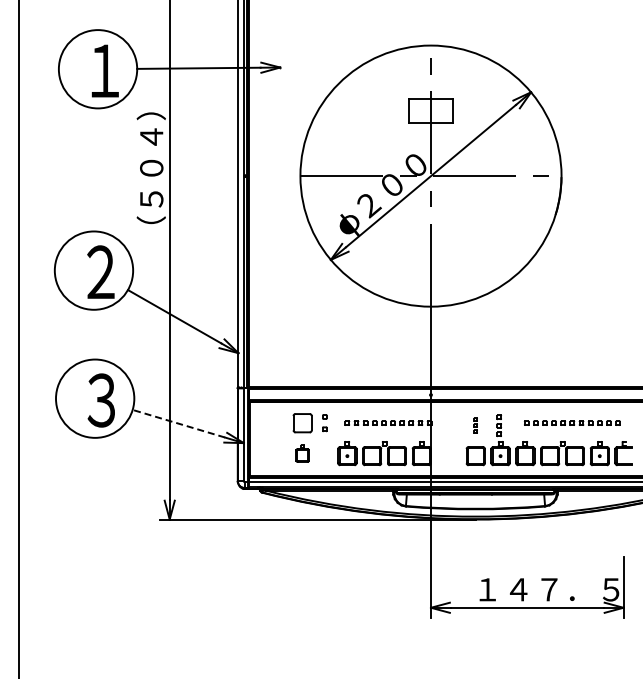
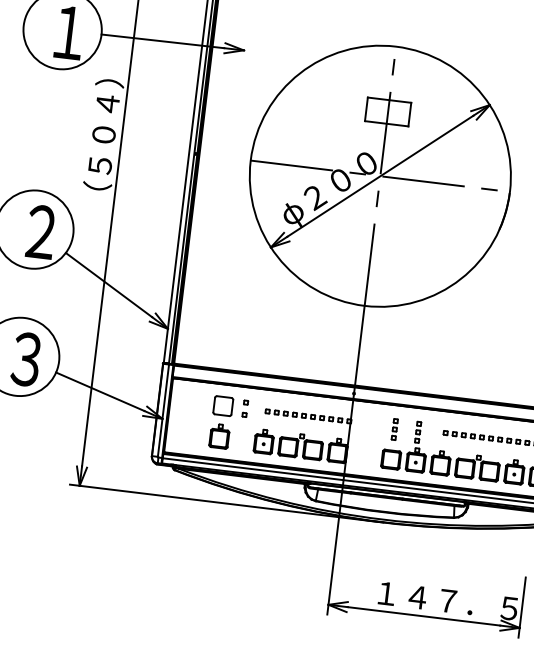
line: (178, 423) -> (99, 391), dashed -> solid
part: (475, 425) -> (394, 429), size x1.43
part: (302, 453) -> (219, 436), size x1.43

